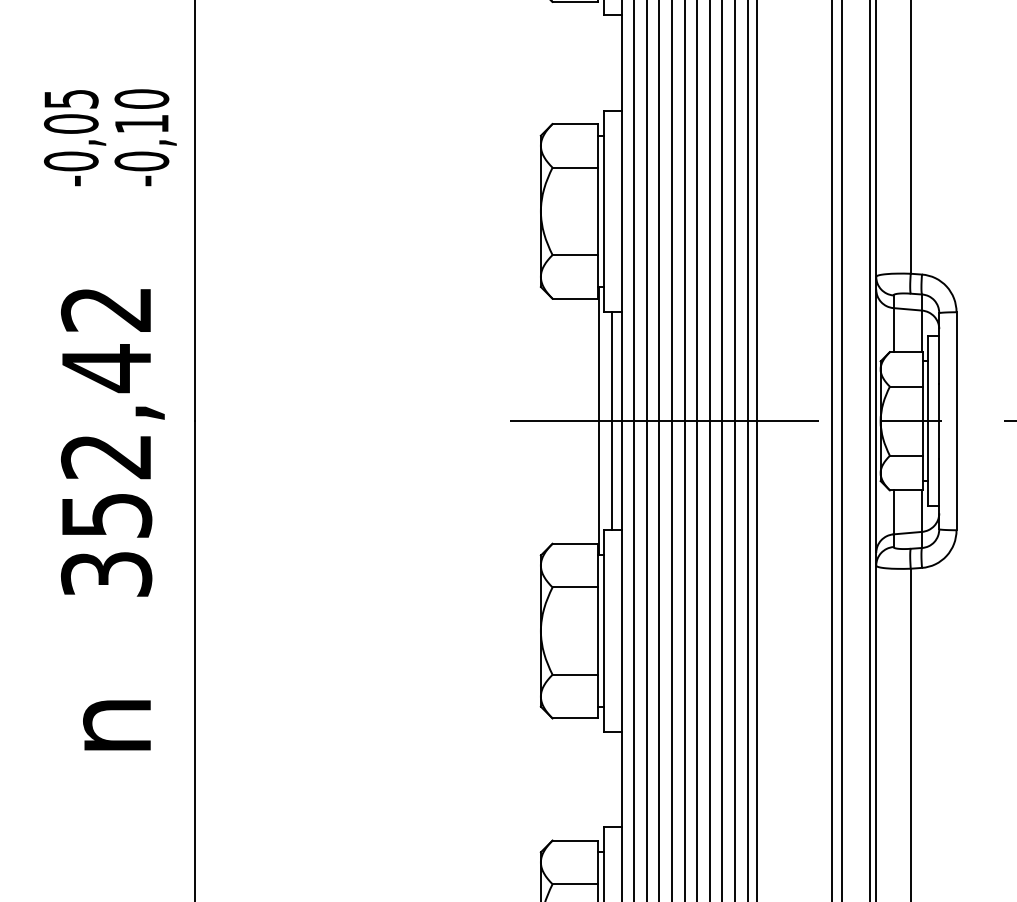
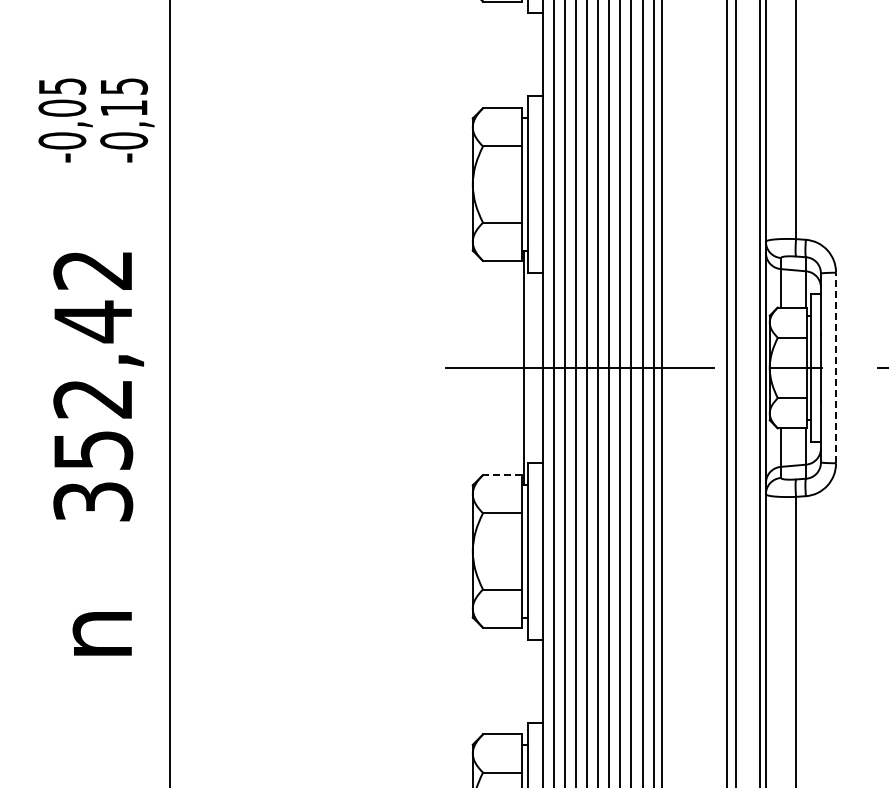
text: (142, 99) -> (124, 86), -0,10 -> -0,15
line: (611, 420) -> (534, 367), removed
line: (957, 420) -> (836, 367), solid -> dashed
line: (574, 544) -> (502, 475), solid -> dashed

